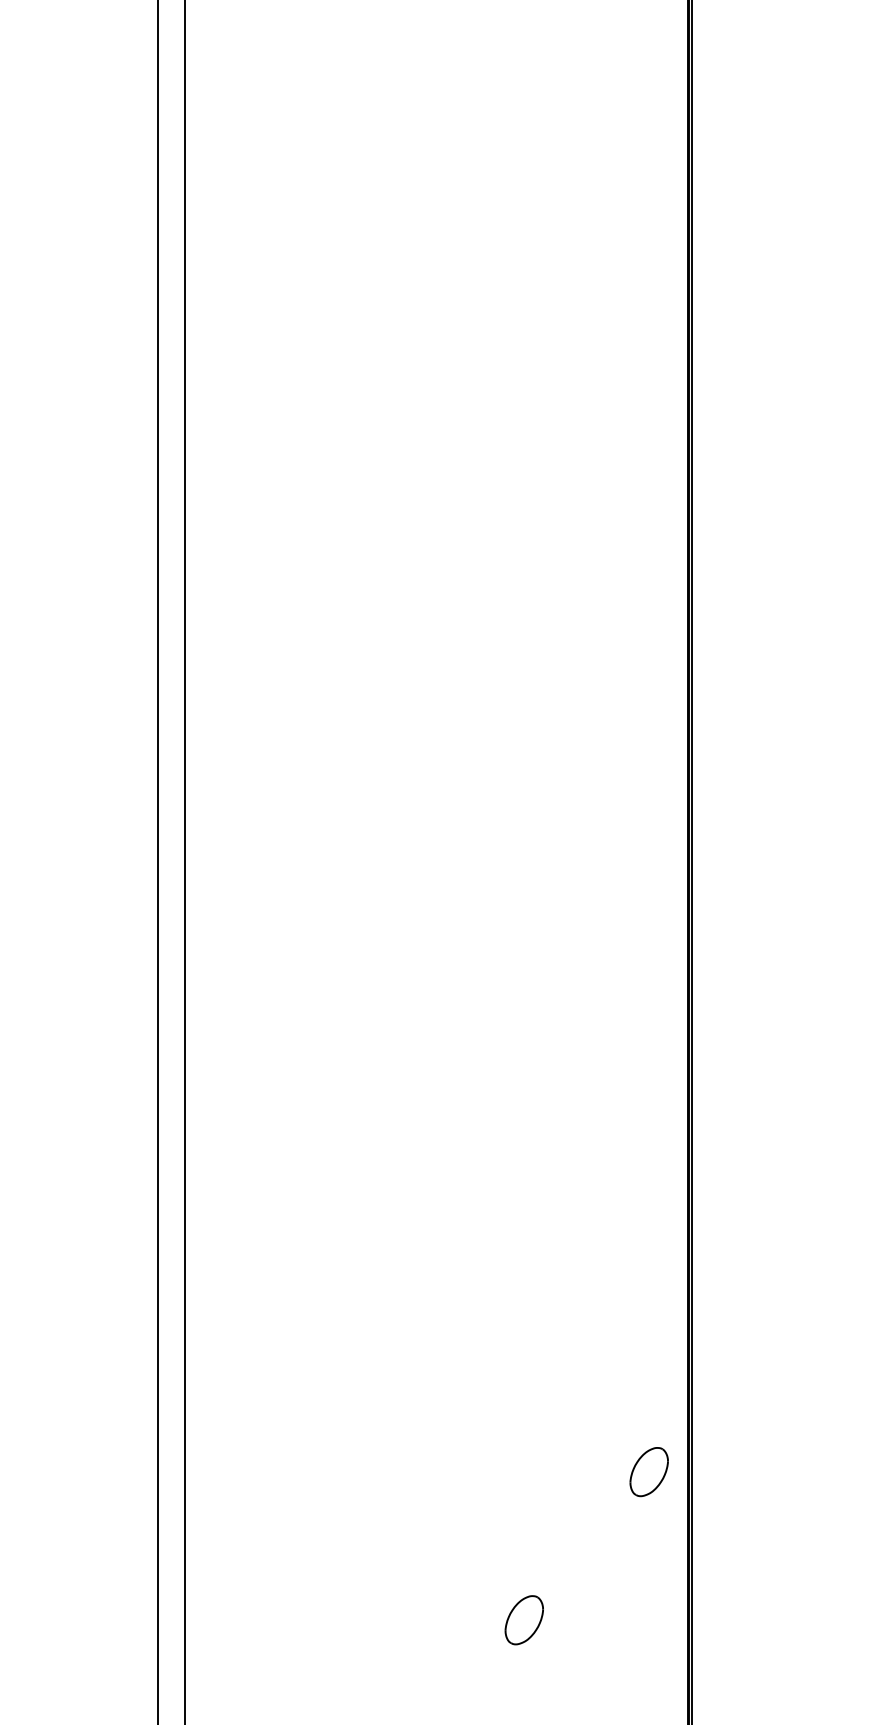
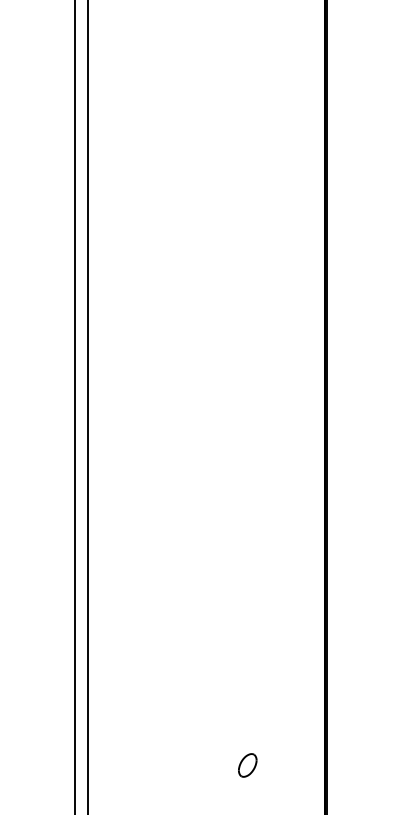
part: (648, 1472) -> (306, 695), removed

